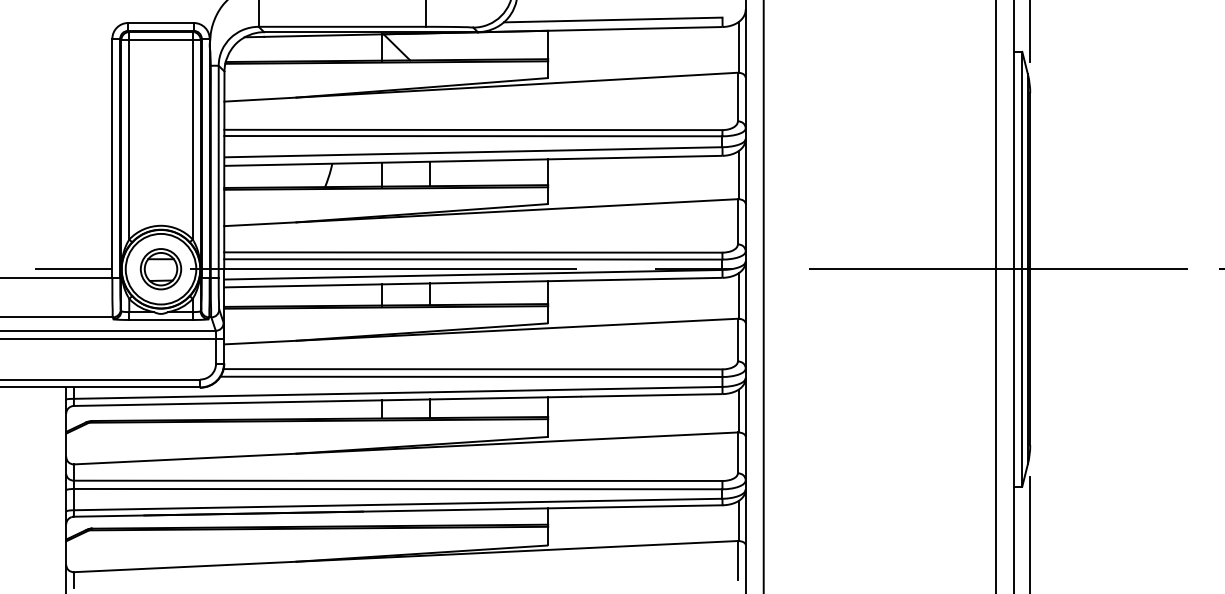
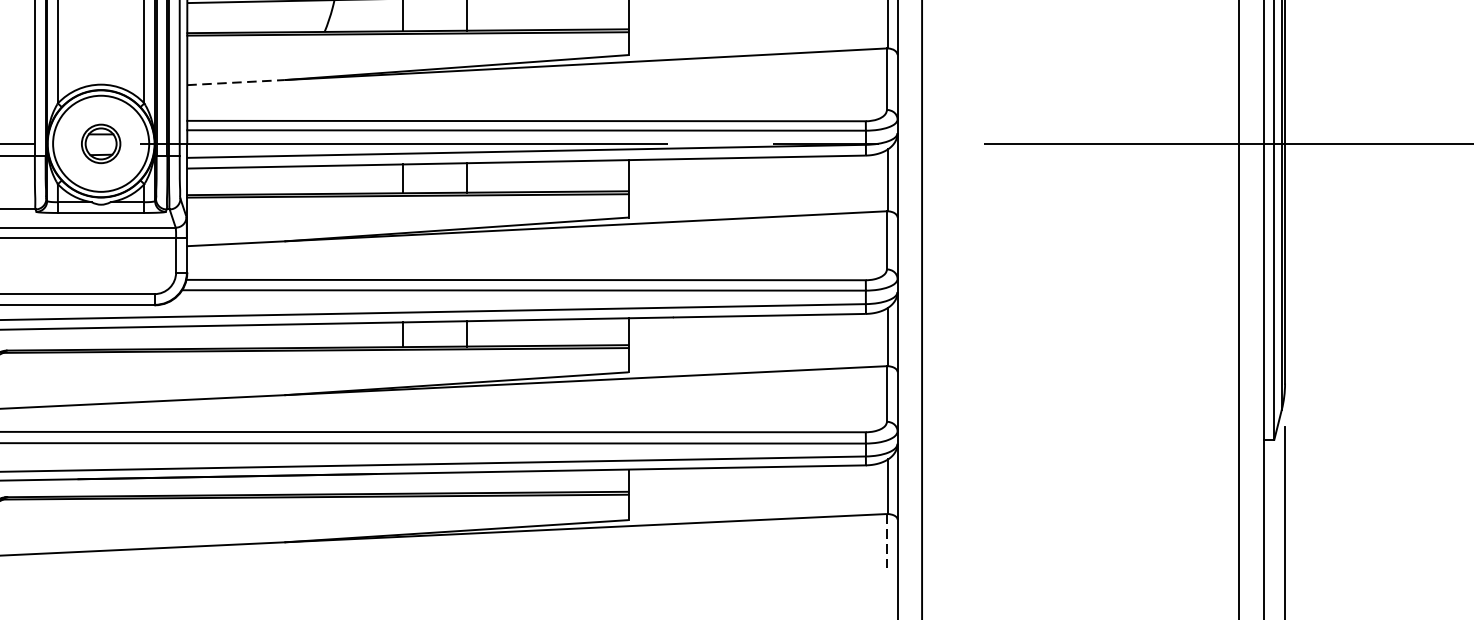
line: (259, 224) -> (235, 82), solid -> dashed
part: (160, 269) -> (100, 144), size x0.7
line: (737, 560) -> (886, 540), solid -> dashed

